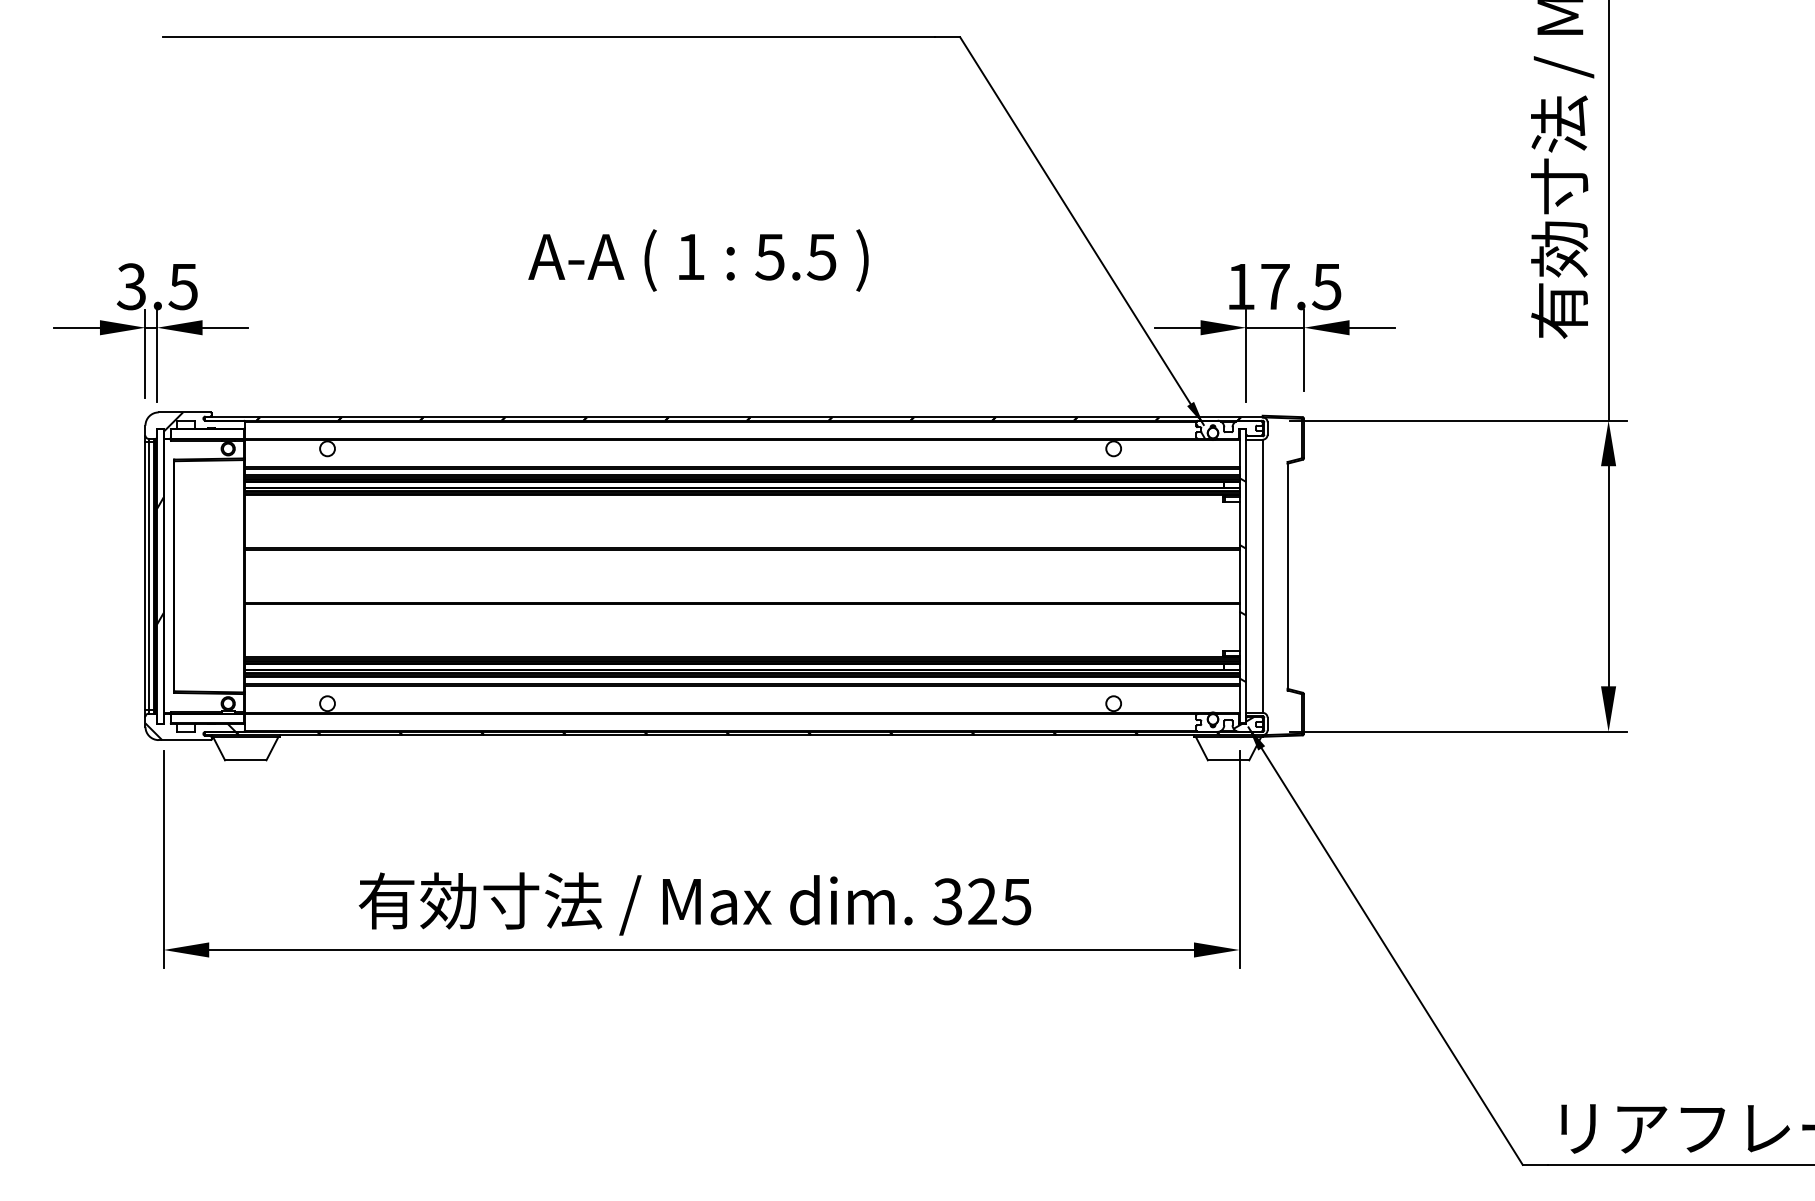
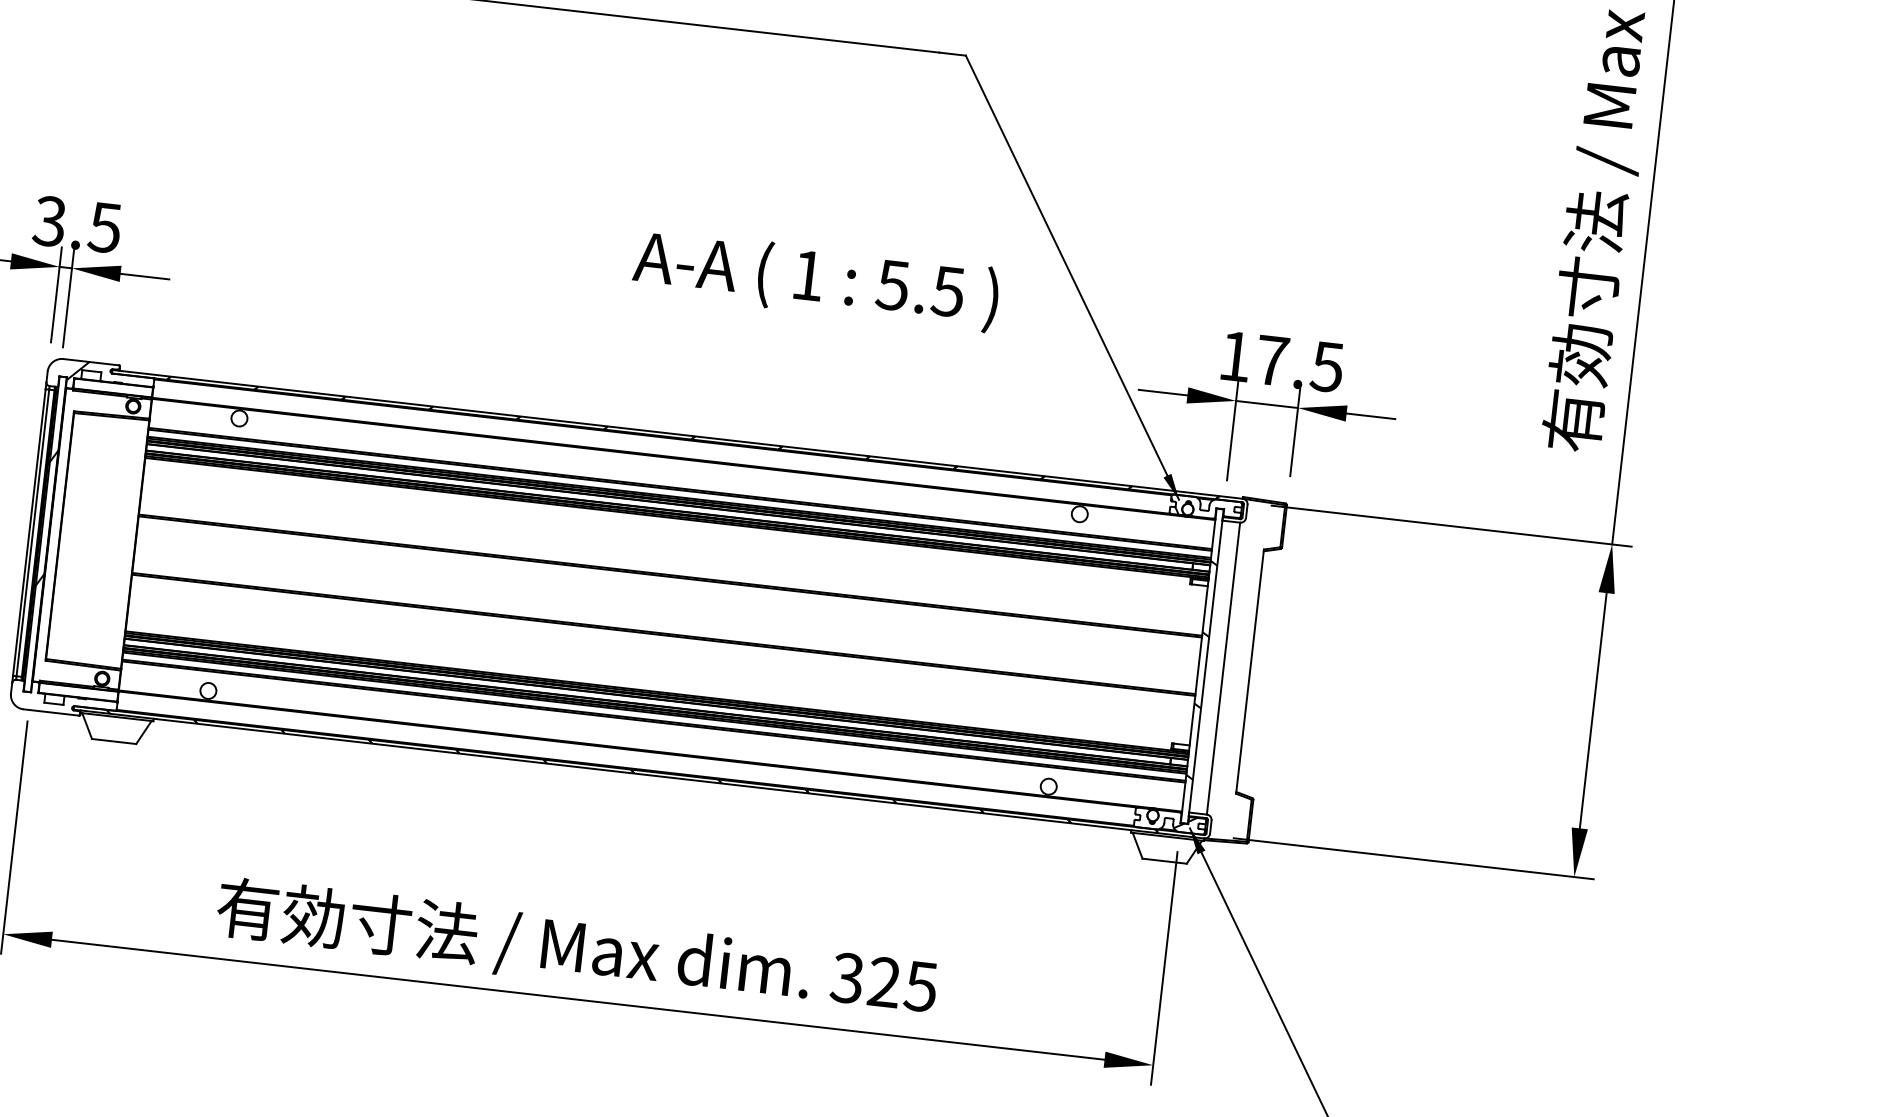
text: (698, 260) -> (816, 280), moved
hatch: (190, 731) -> (58, 703), removed

